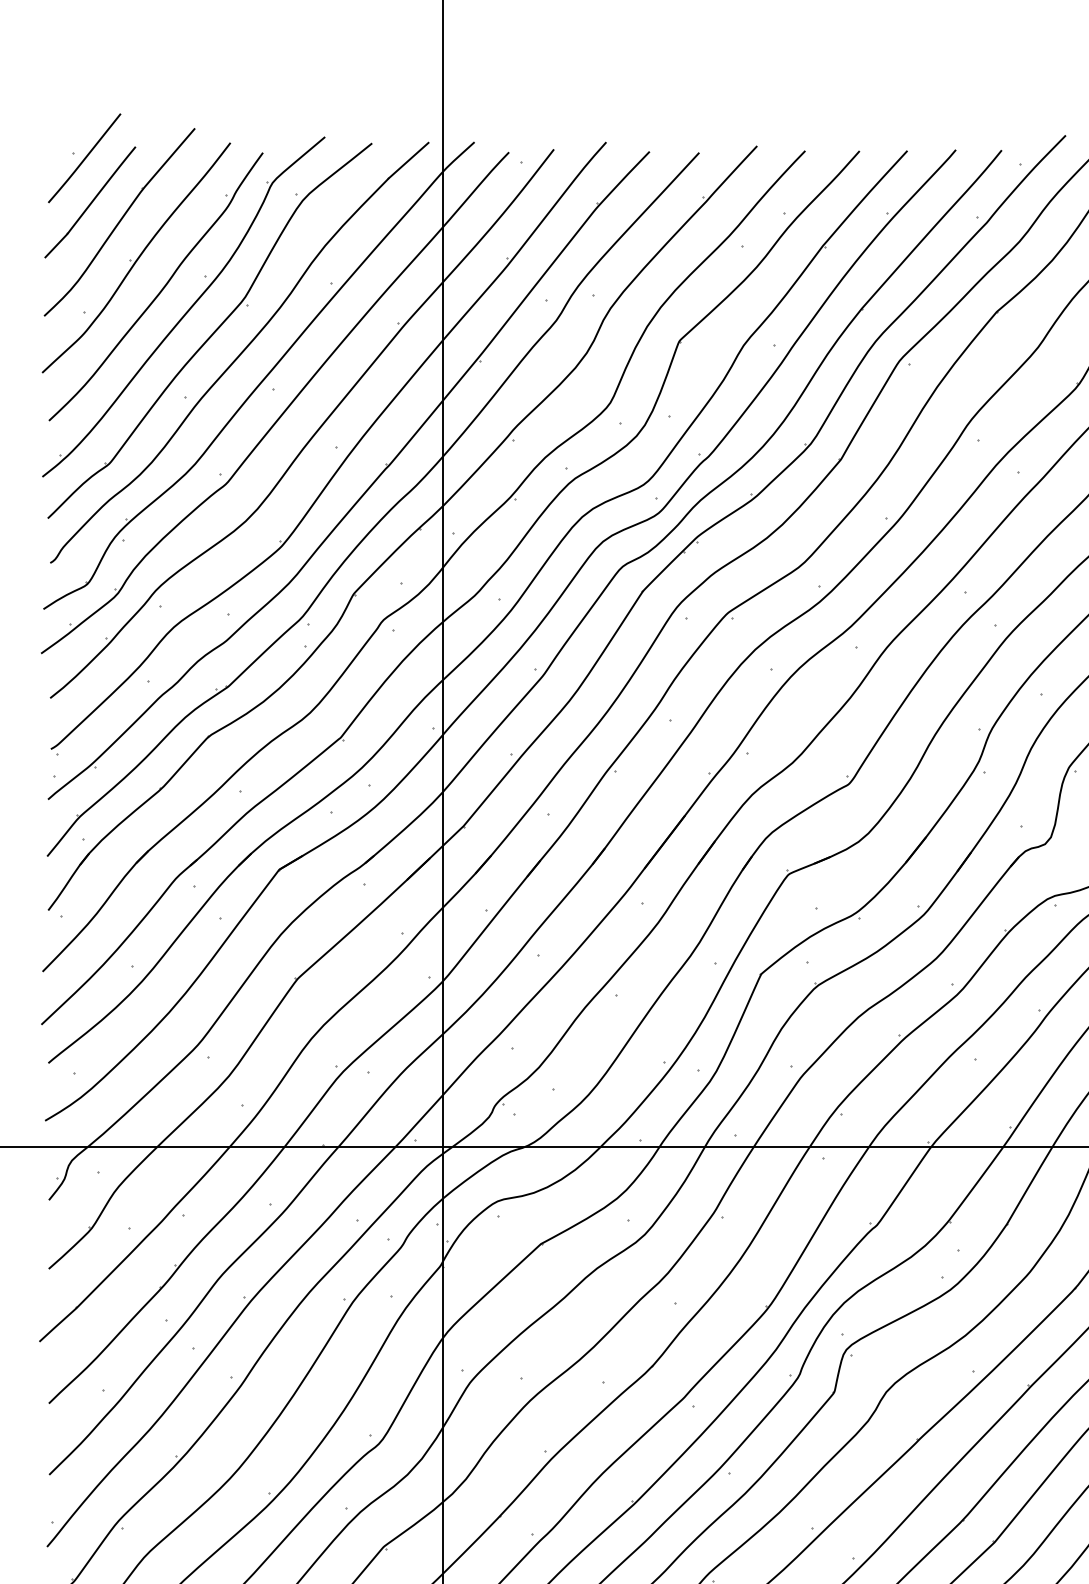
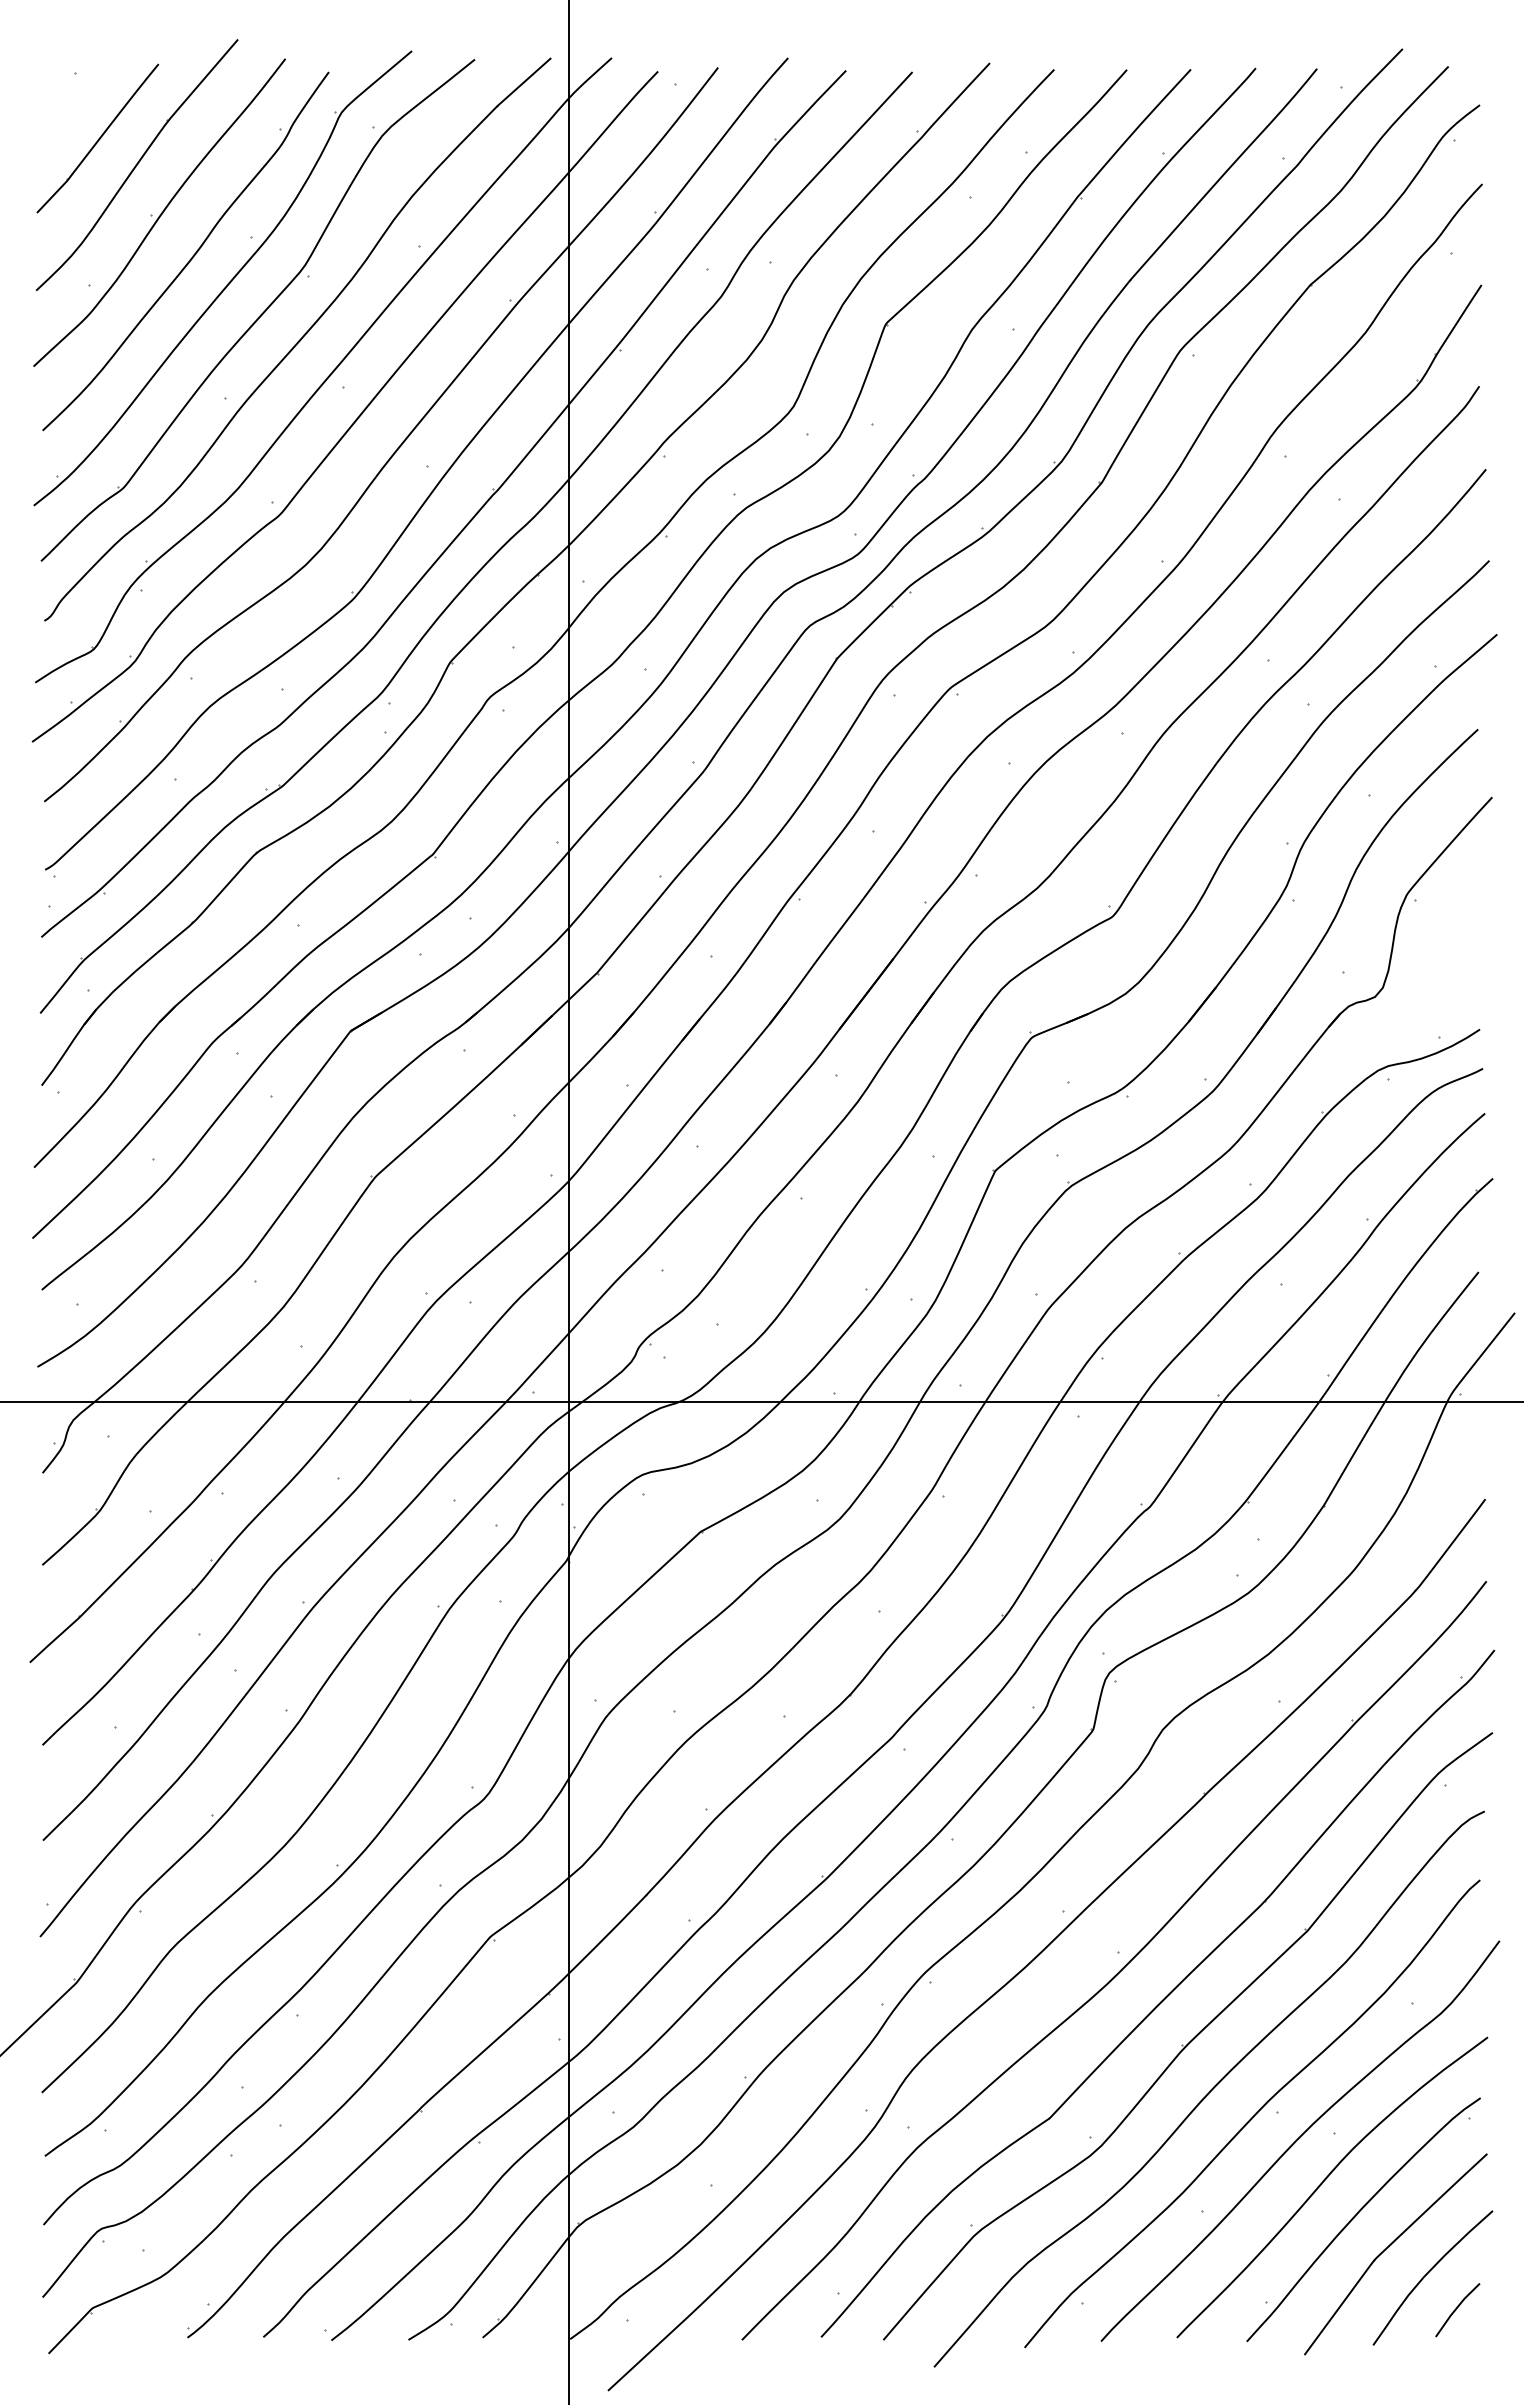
line: (84, 158) -> (90, 79), removed

